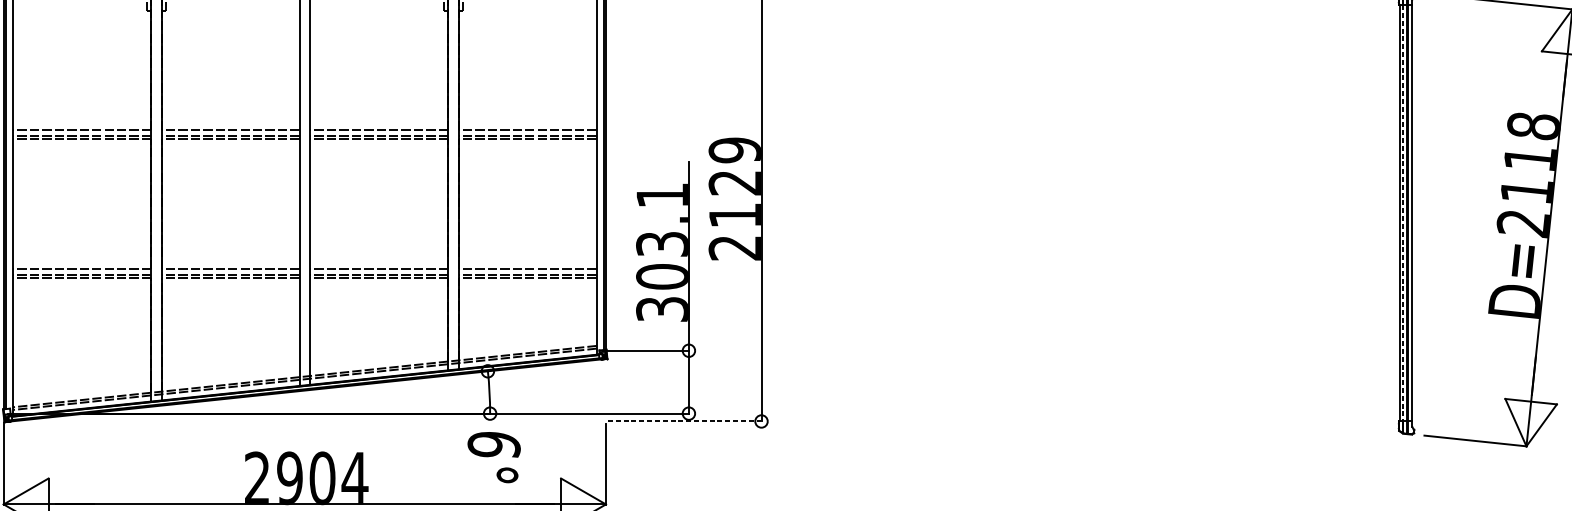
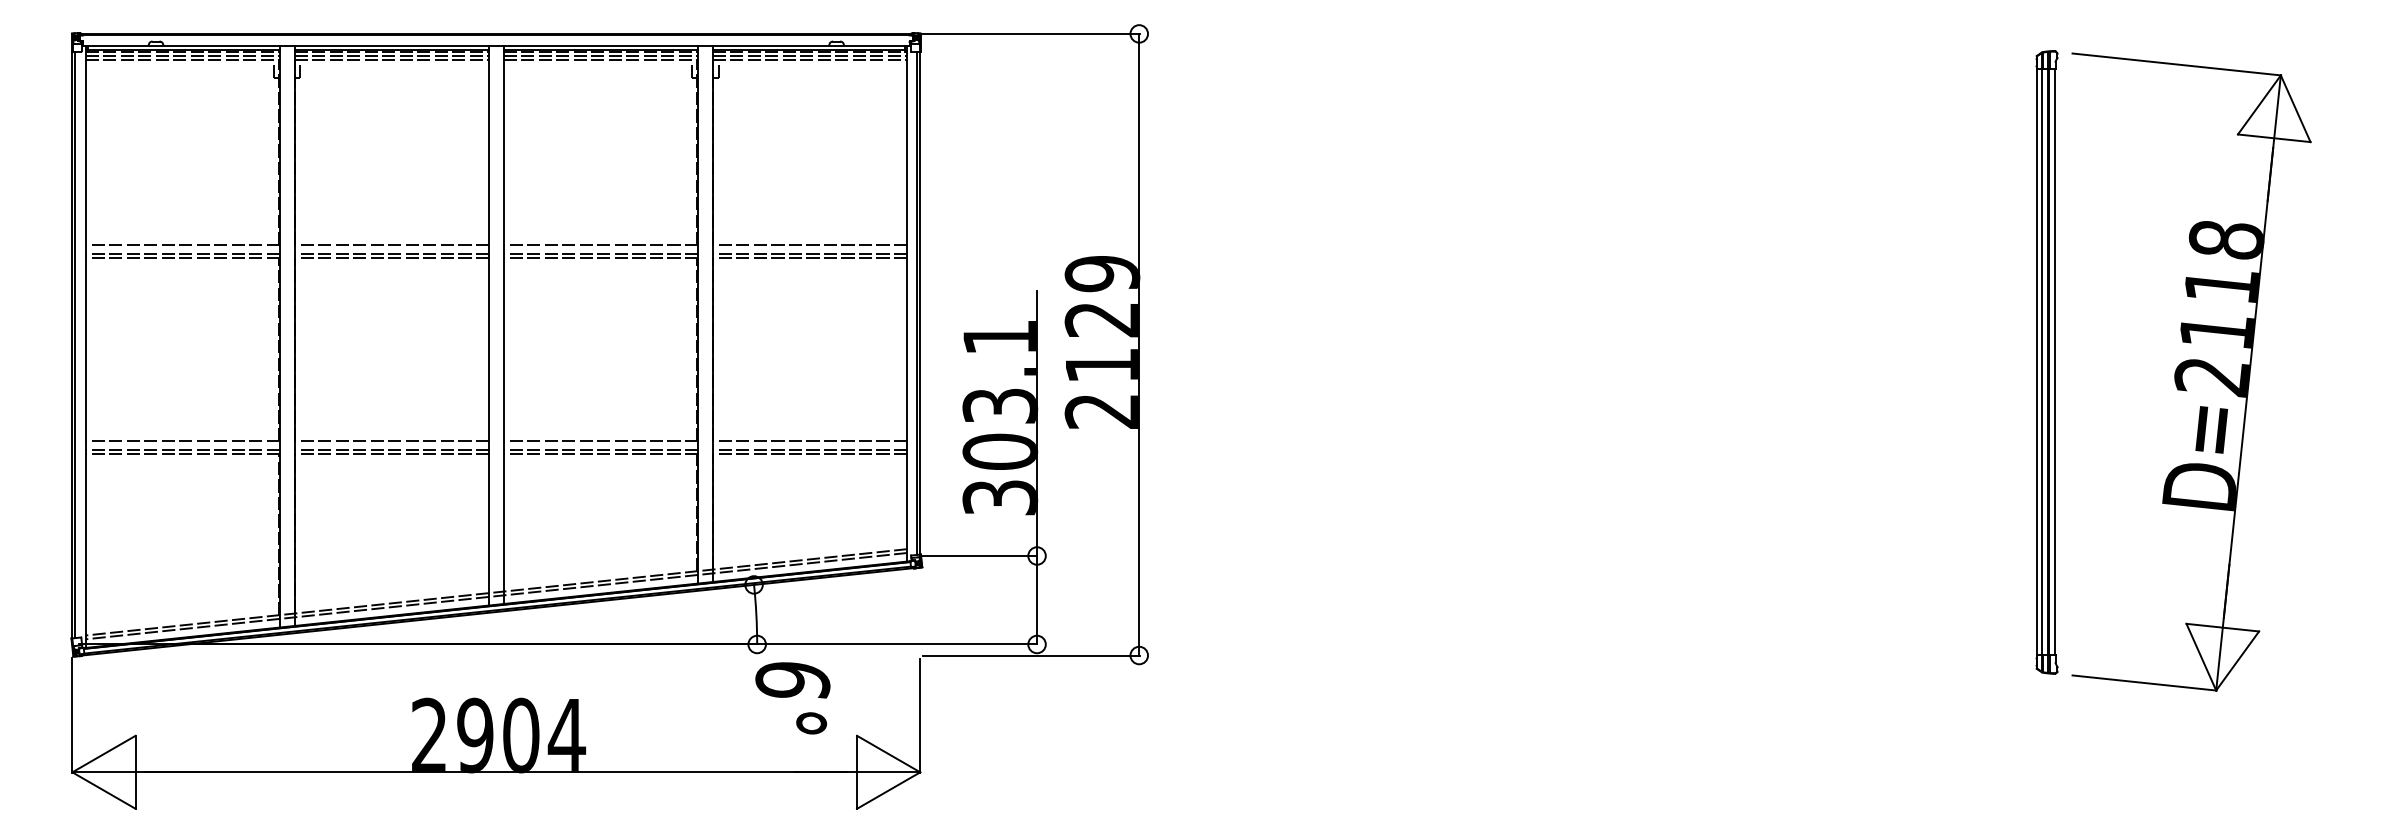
line: (1403, 213) -> (2042, 362), dashed -> solid
line: (684, 421) -> (1031, 655), dashed -> solid
text: (493, 457) -> (792, 698), moved

